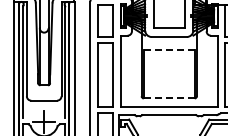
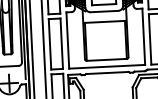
line: (169, 50) -> (105, 22), dashed -> solid
line: (169, 98) -> (107, 59), dashed -> solid

